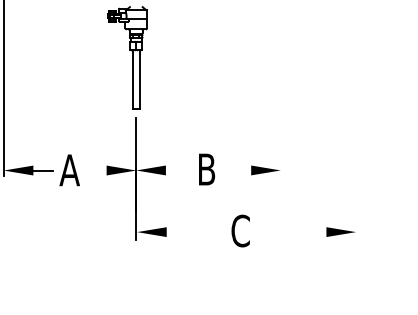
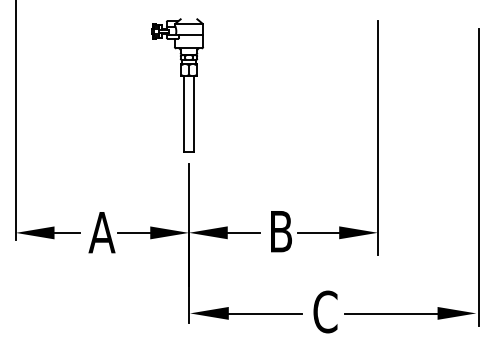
line: (280, 97) -> (377, 137), added
line: (358, 127) -> (479, 176), added
line: (93, 170) -> (133, 232), added
line: (177, 170) -> (242, 232), added
line: (235, 170) -> (318, 232), added
line: (193, 232) -> (263, 313), added
line: (292, 232) -> (393, 313), added

